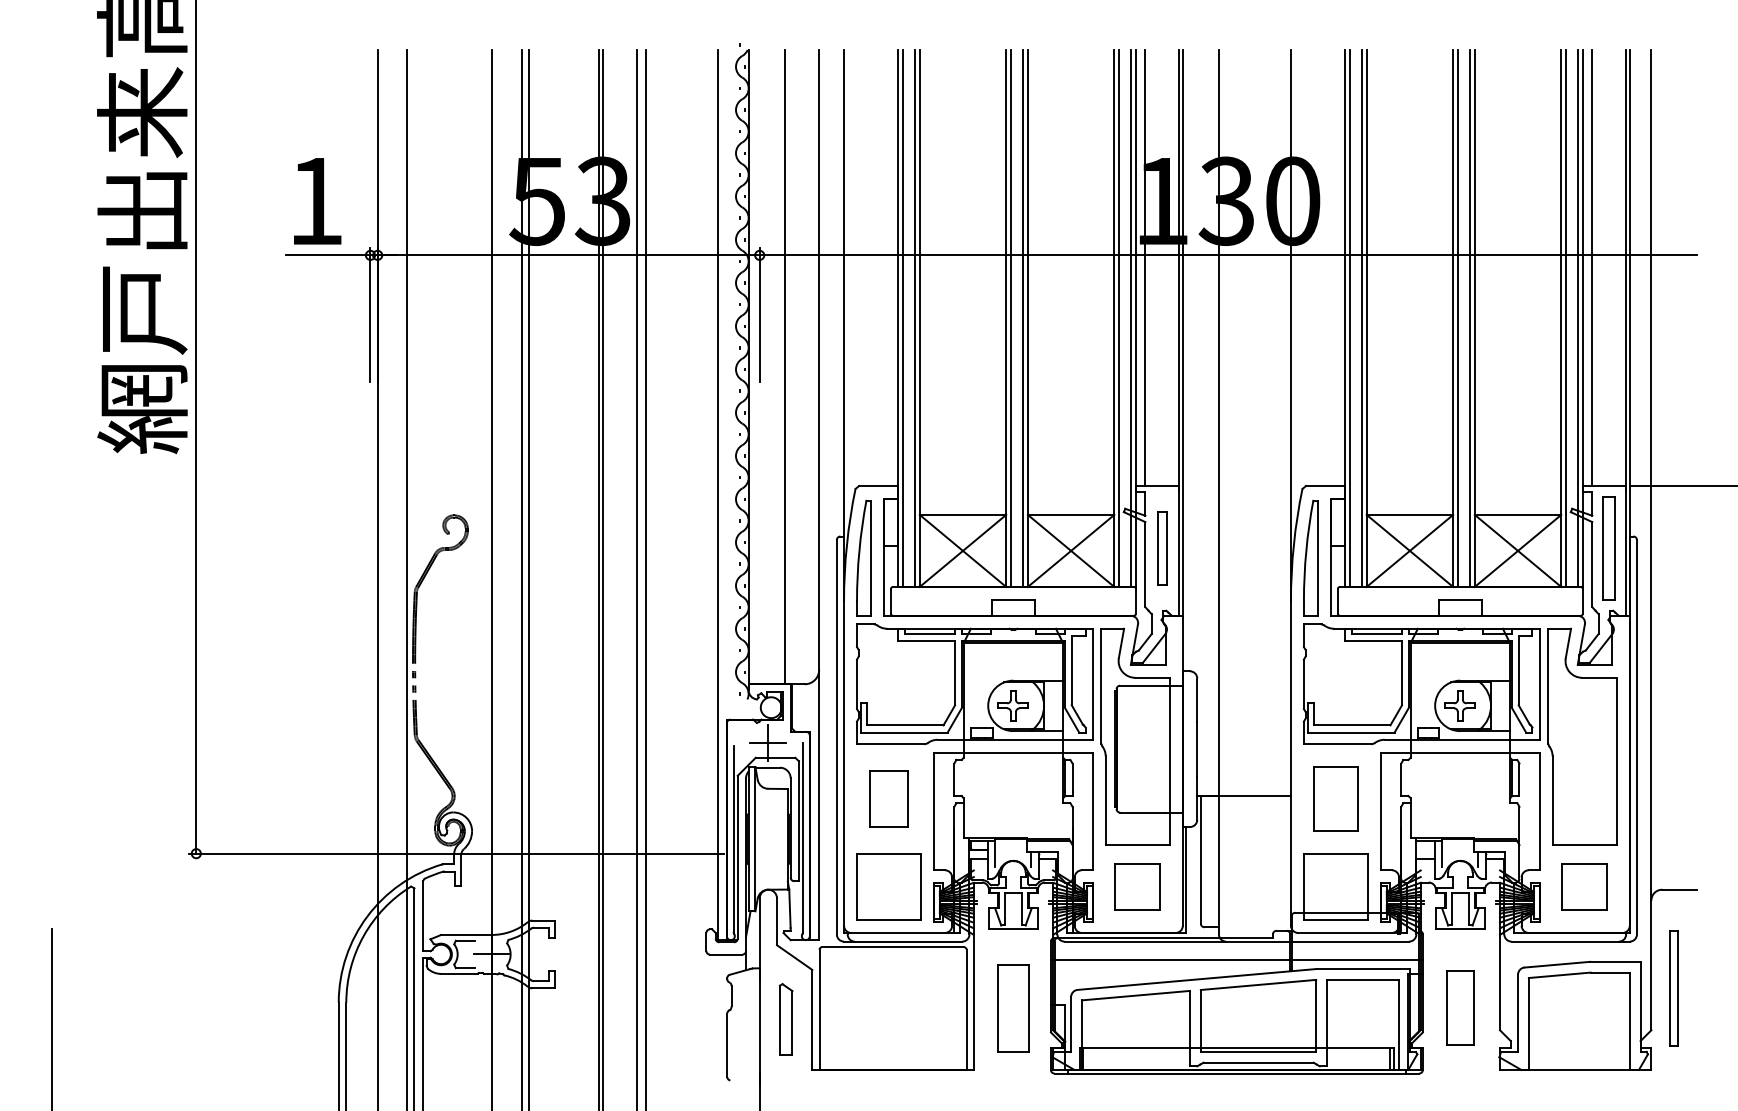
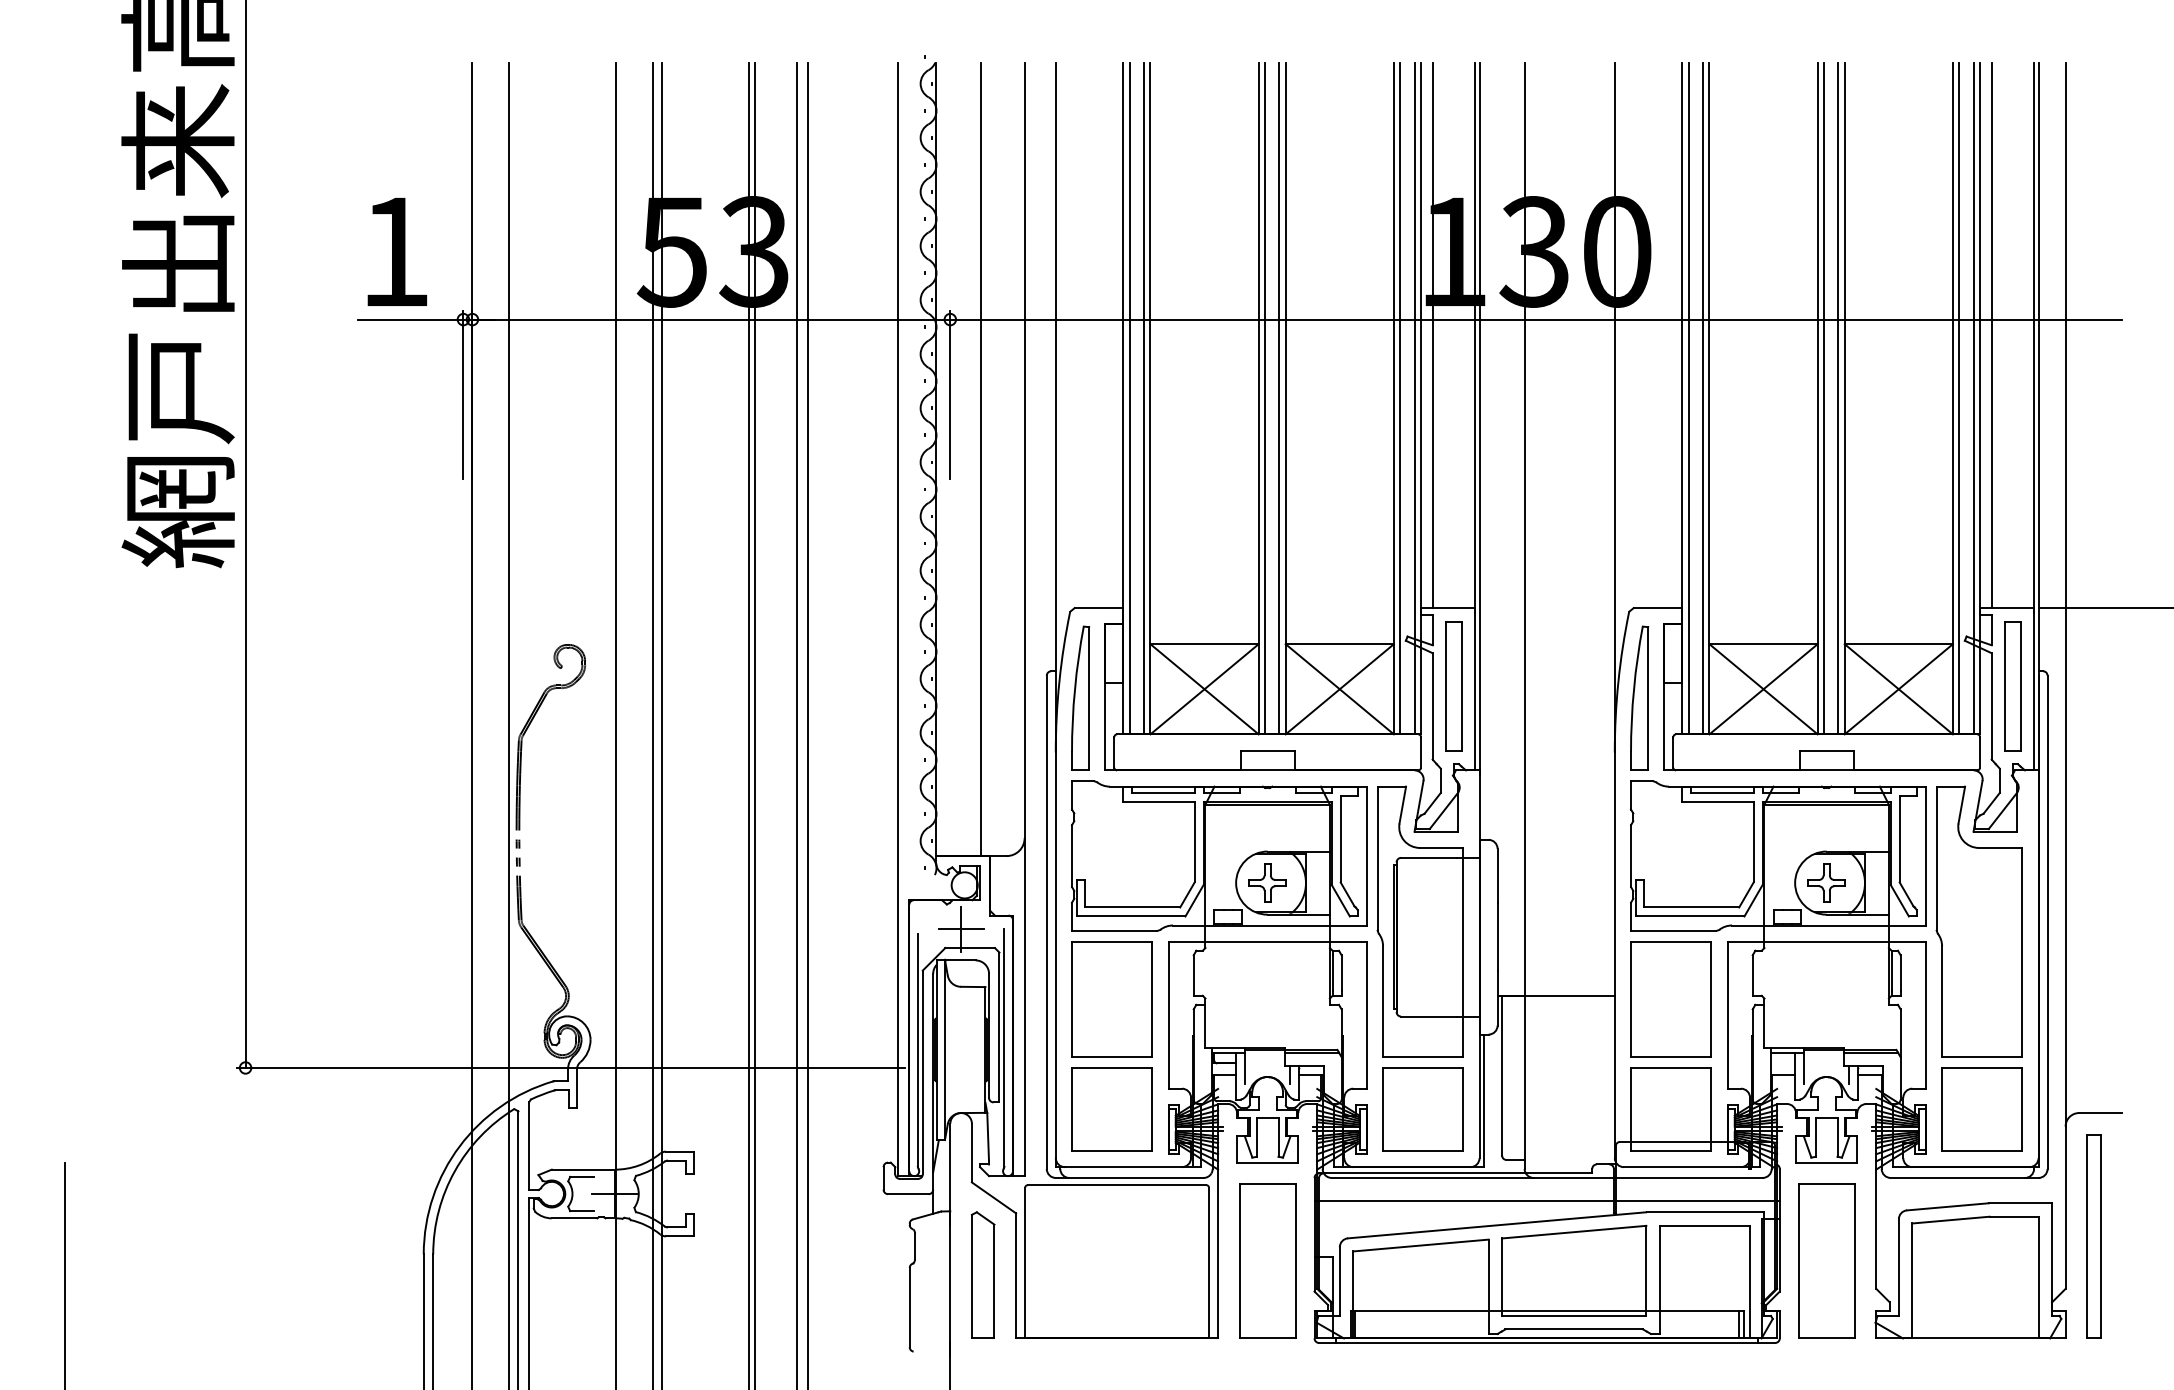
part: (1161, 548) -> (1452, 686), size x1.43
part: (888, 798) -> (1111, 998), size x1.67
part: (1335, 798) -> (1670, 998), size x1.43
part: (1137, 886) -> (1422, 1109), size x1.43
part: (1584, 886) -> (1981, 1109), size x1.43
part: (1674, 988) -> (2094, 1236), size x1.43
part: (1013, 1008) -> (1267, 1261), size x1.43
part: (1460, 1008) -> (1826, 1261), size x1.67
part: (786, 1019) -> (983, 1275), size x1.43

